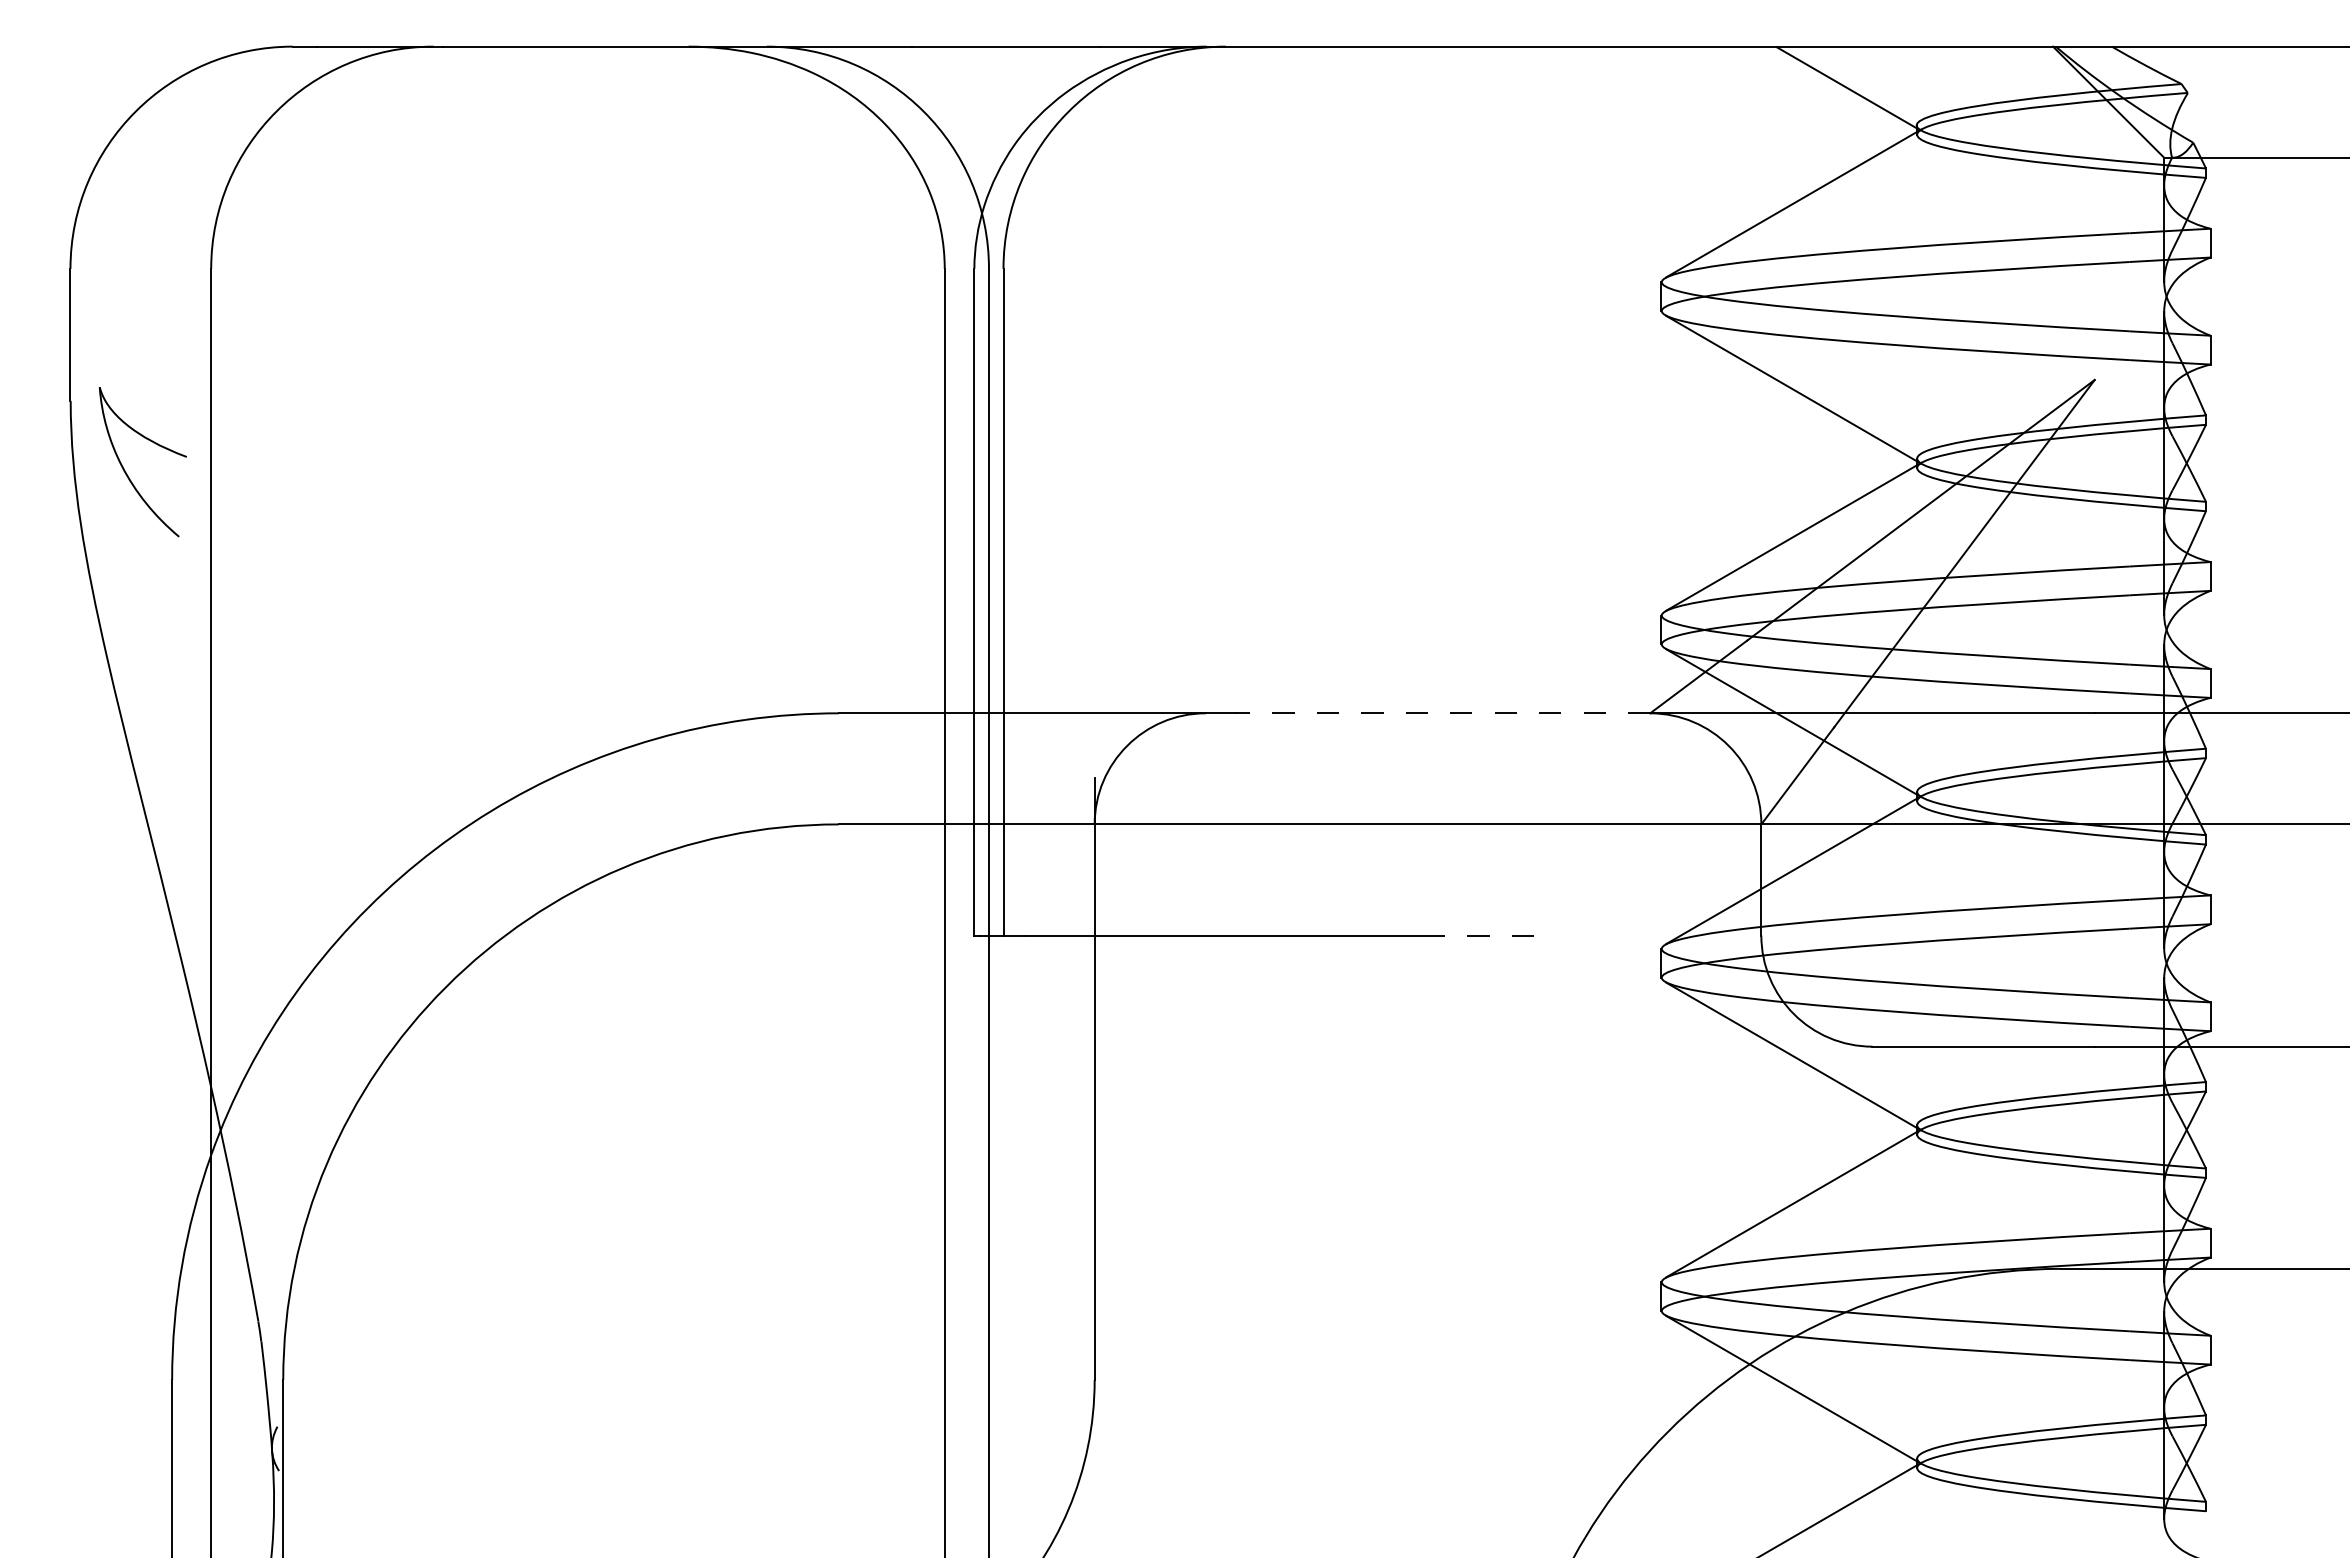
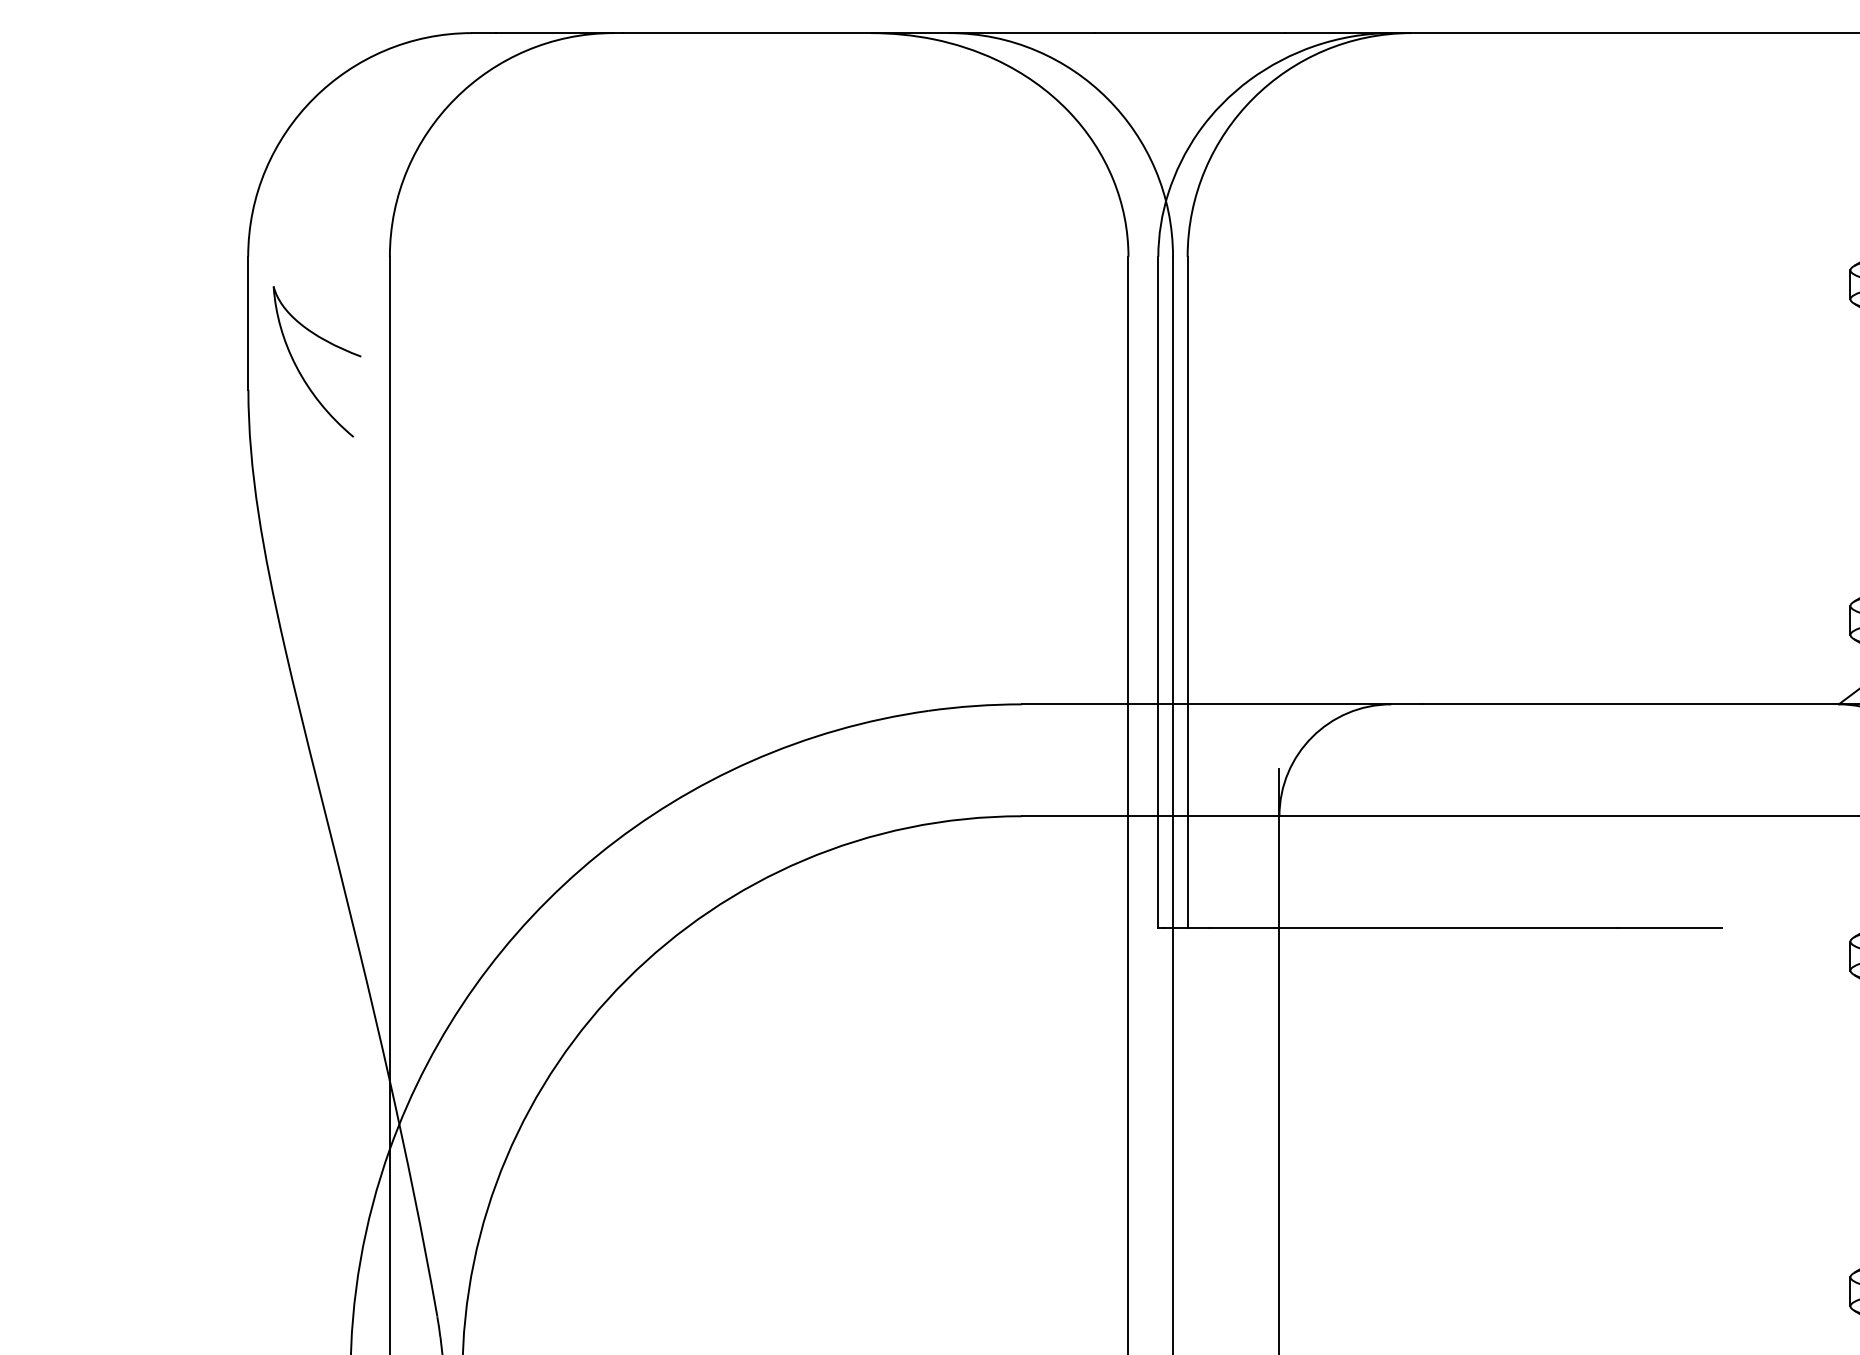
part: (125, 470) -> (299, 370), moved
line: (1443, 713) -> (1630, 704), dashed -> solid
line: (1482, 935) -> (1669, 928), dashed -> solid

